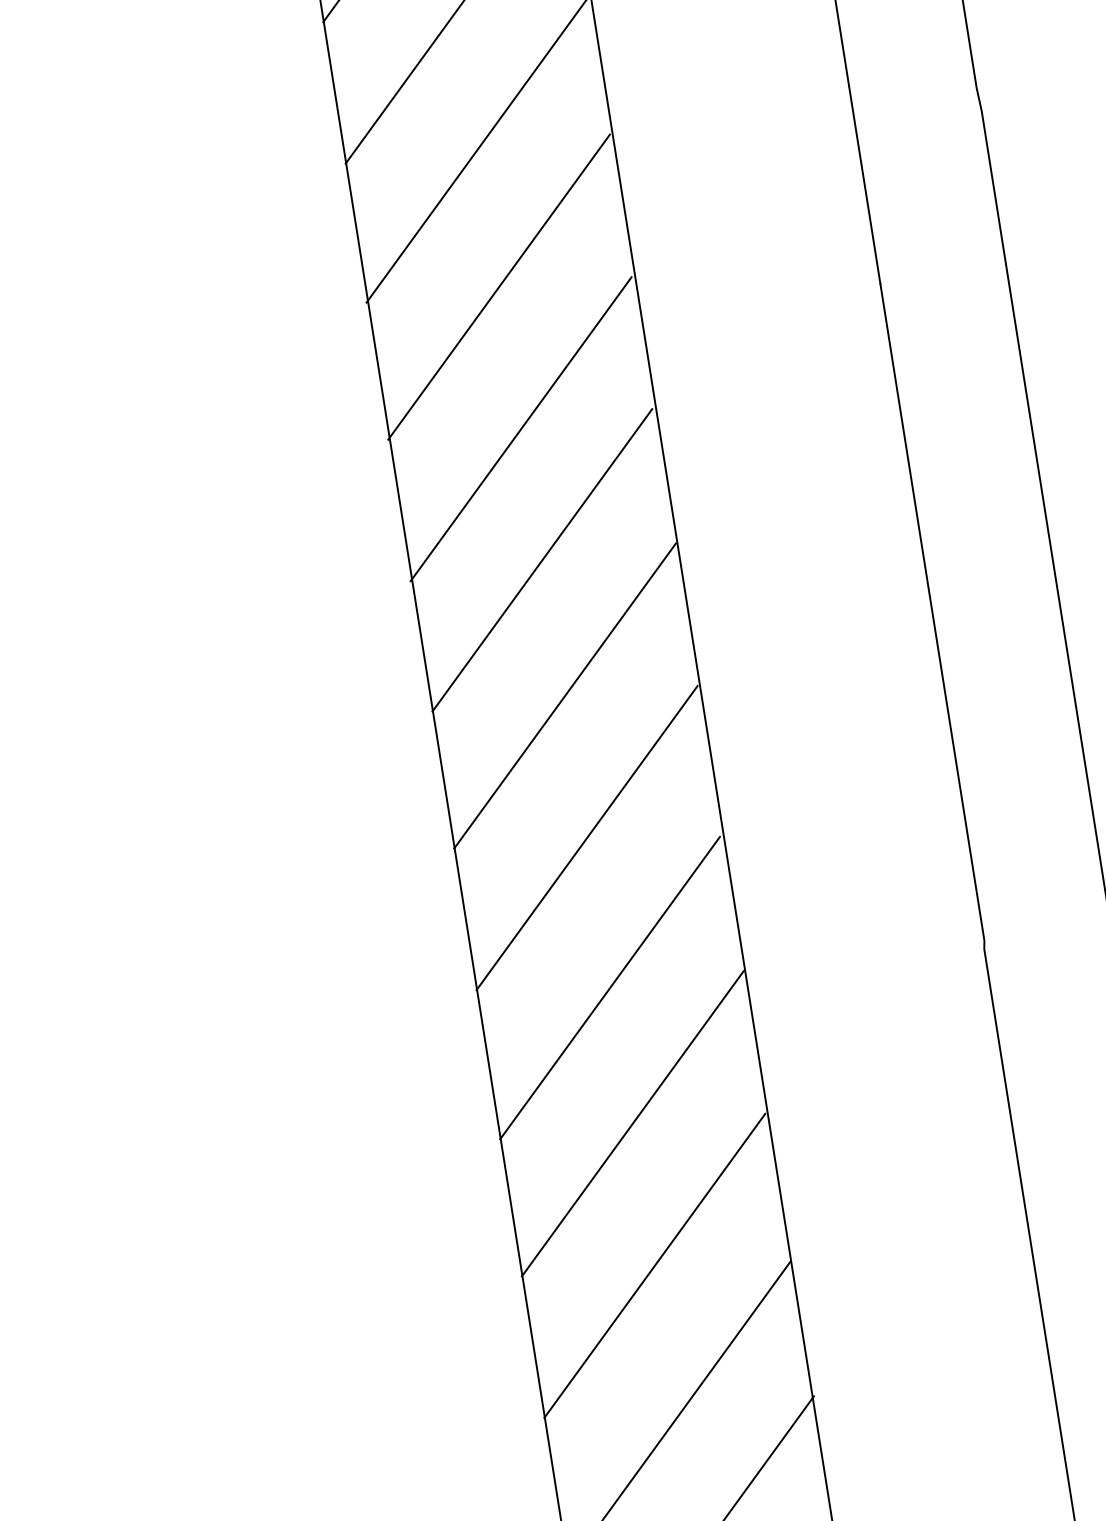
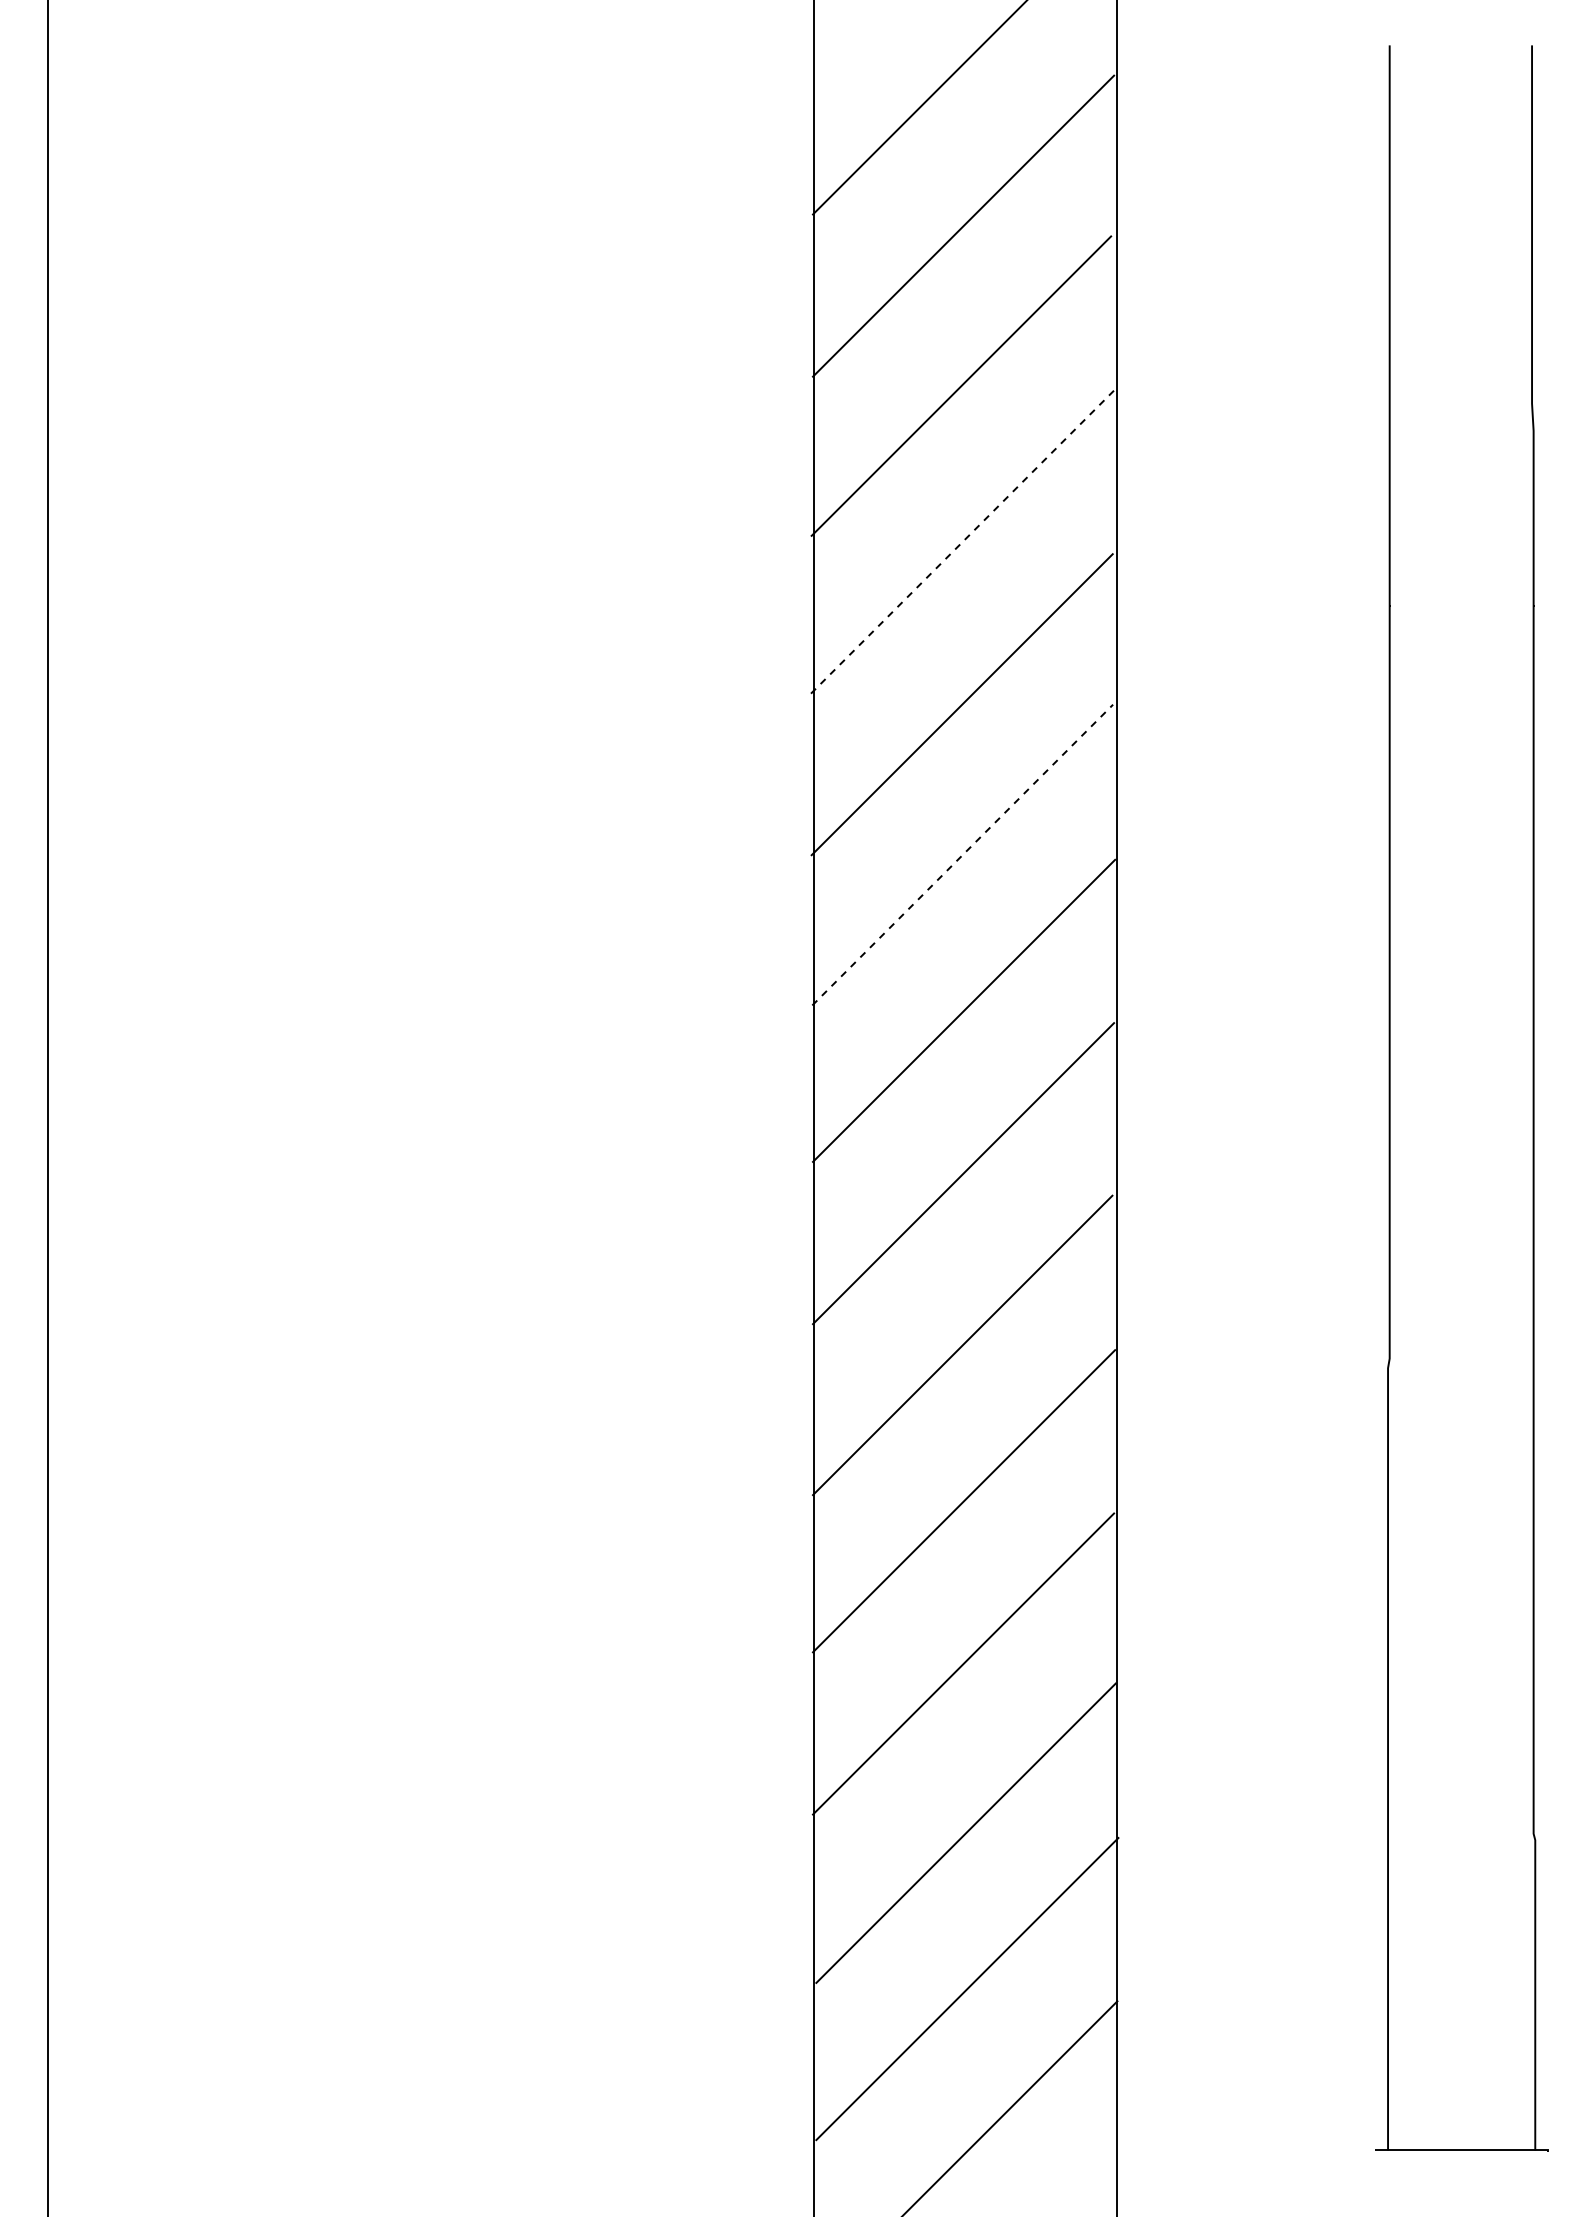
line: (498, 286) -> (962, 541), solid -> dashed
line: (542, 560) -> (962, 855), solid -> dashed

